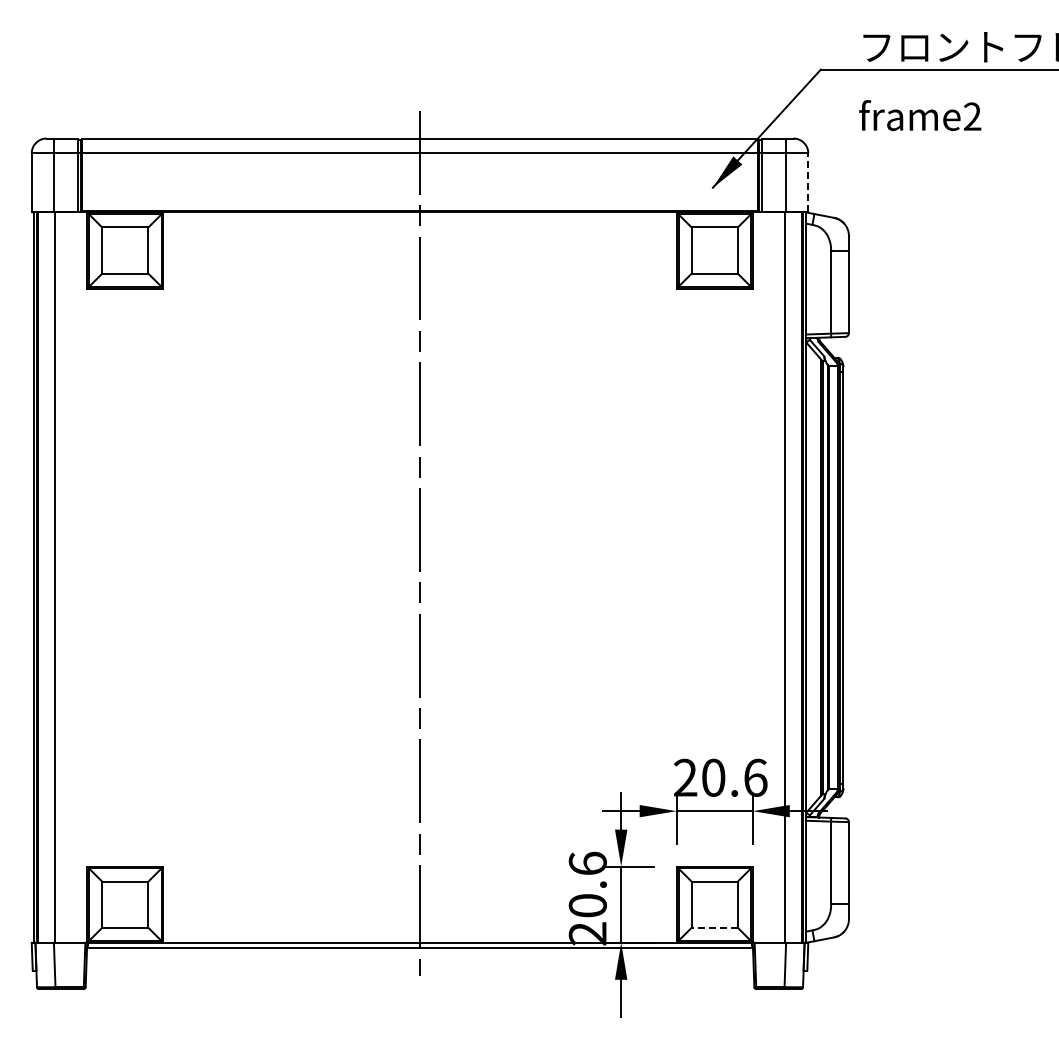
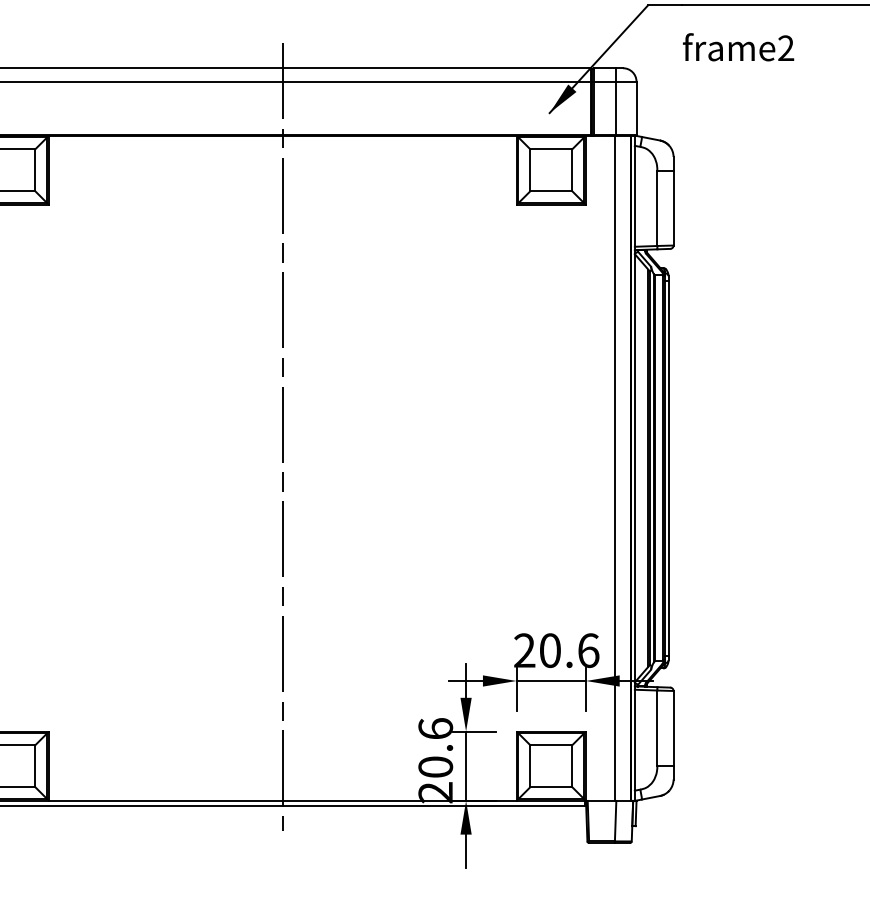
line: (808, 181) -> (636, 107), dashed -> solid
line: (714, 927) -> (551, 786), dashed -> solid

